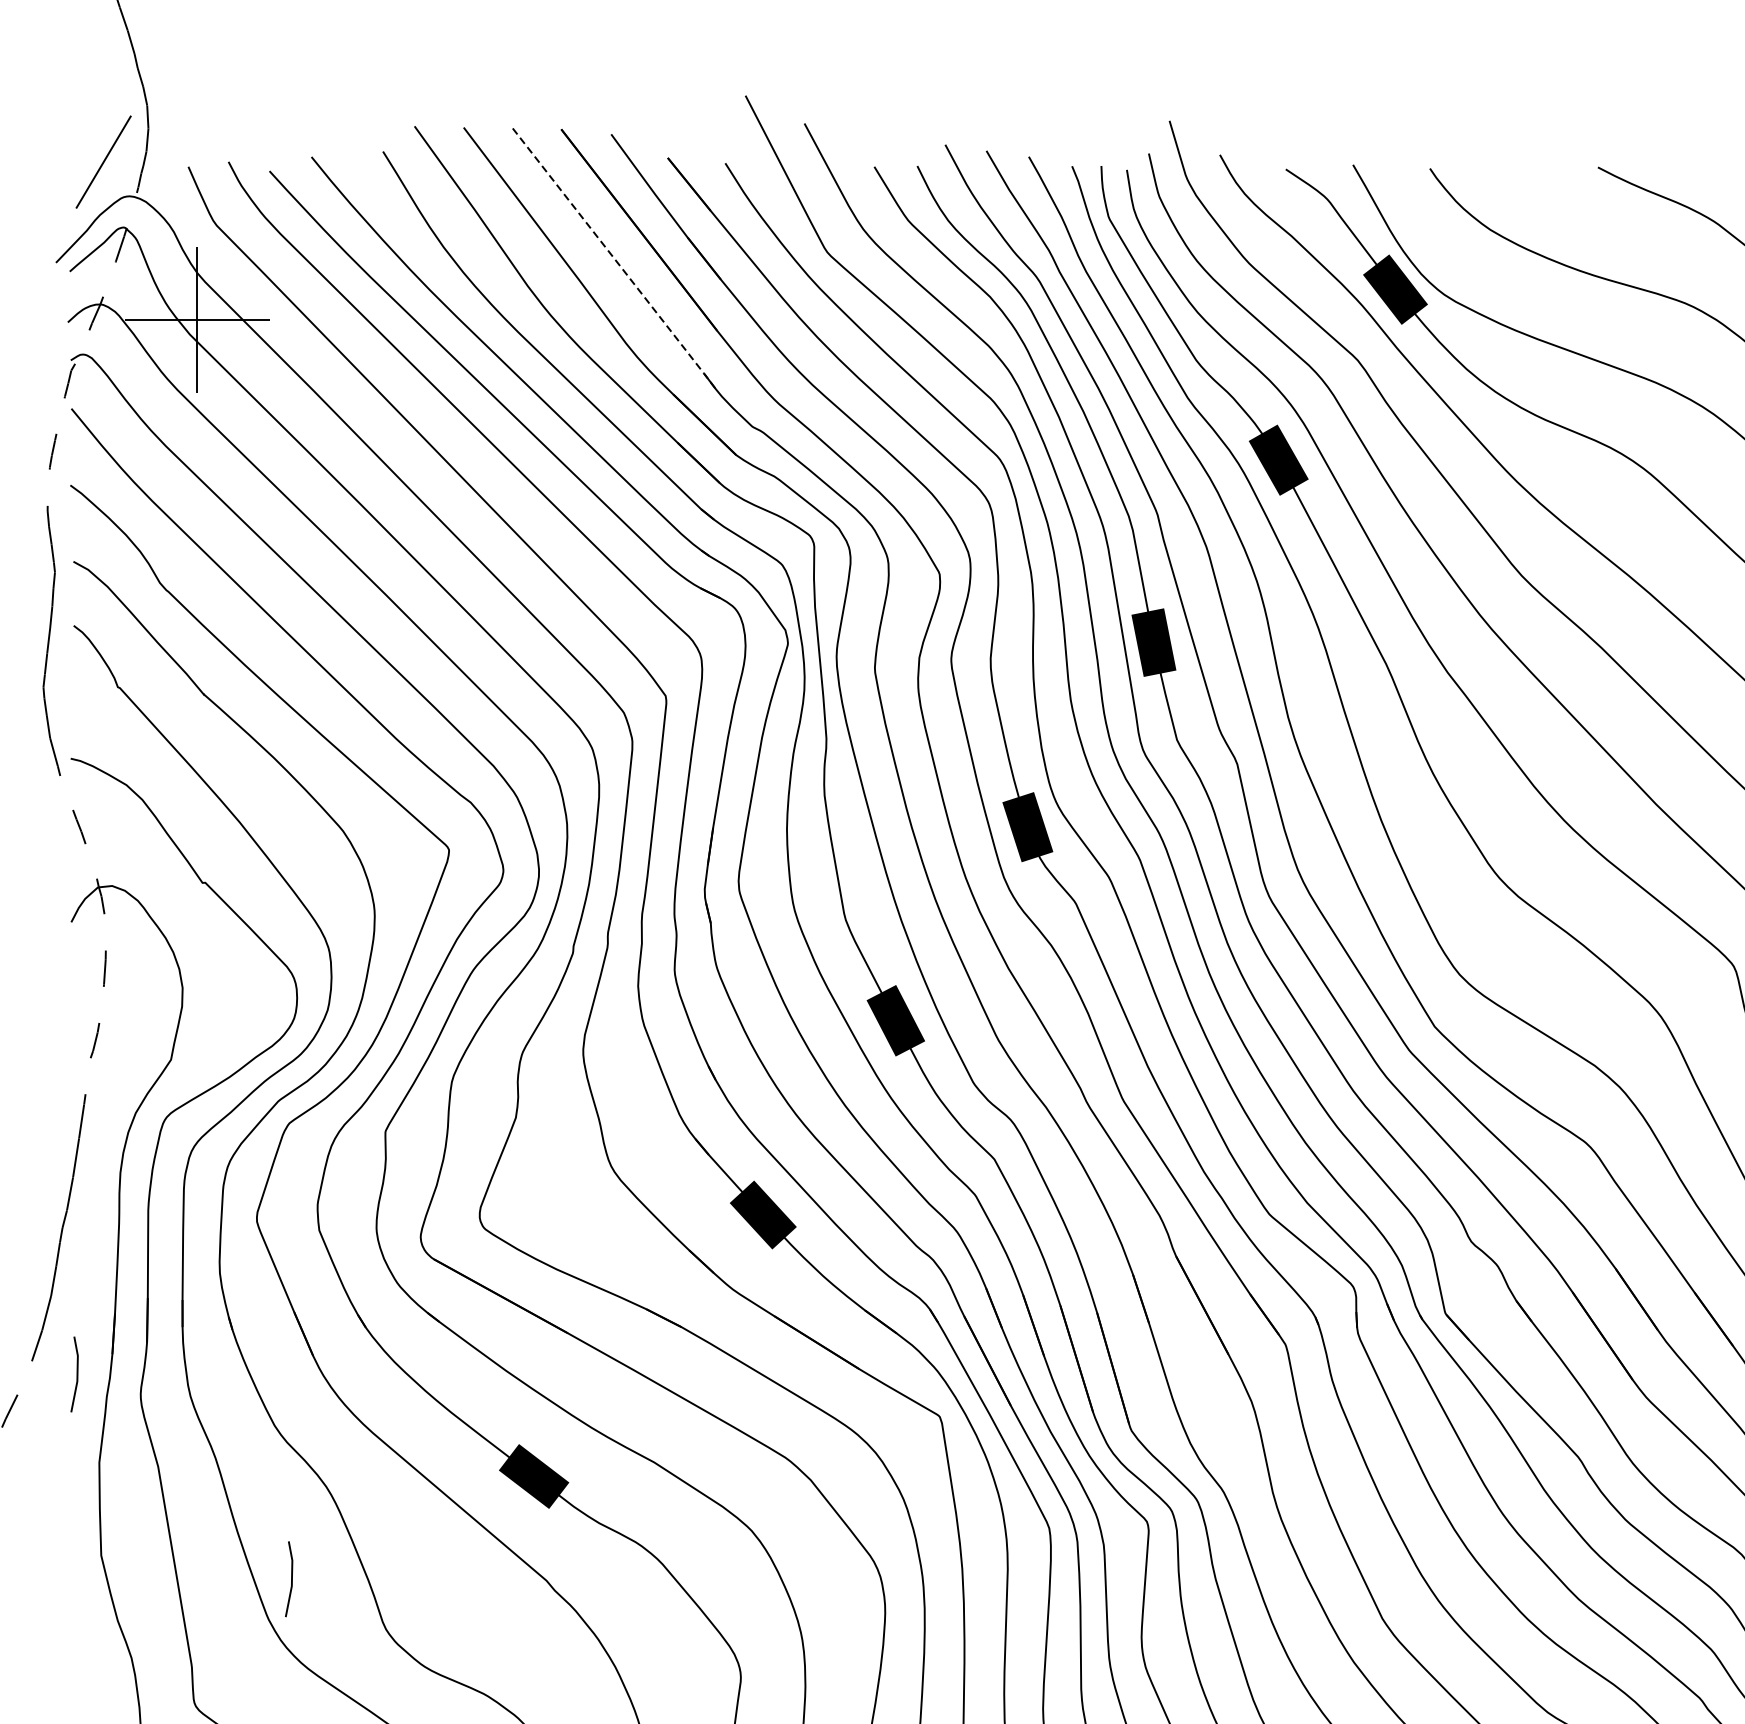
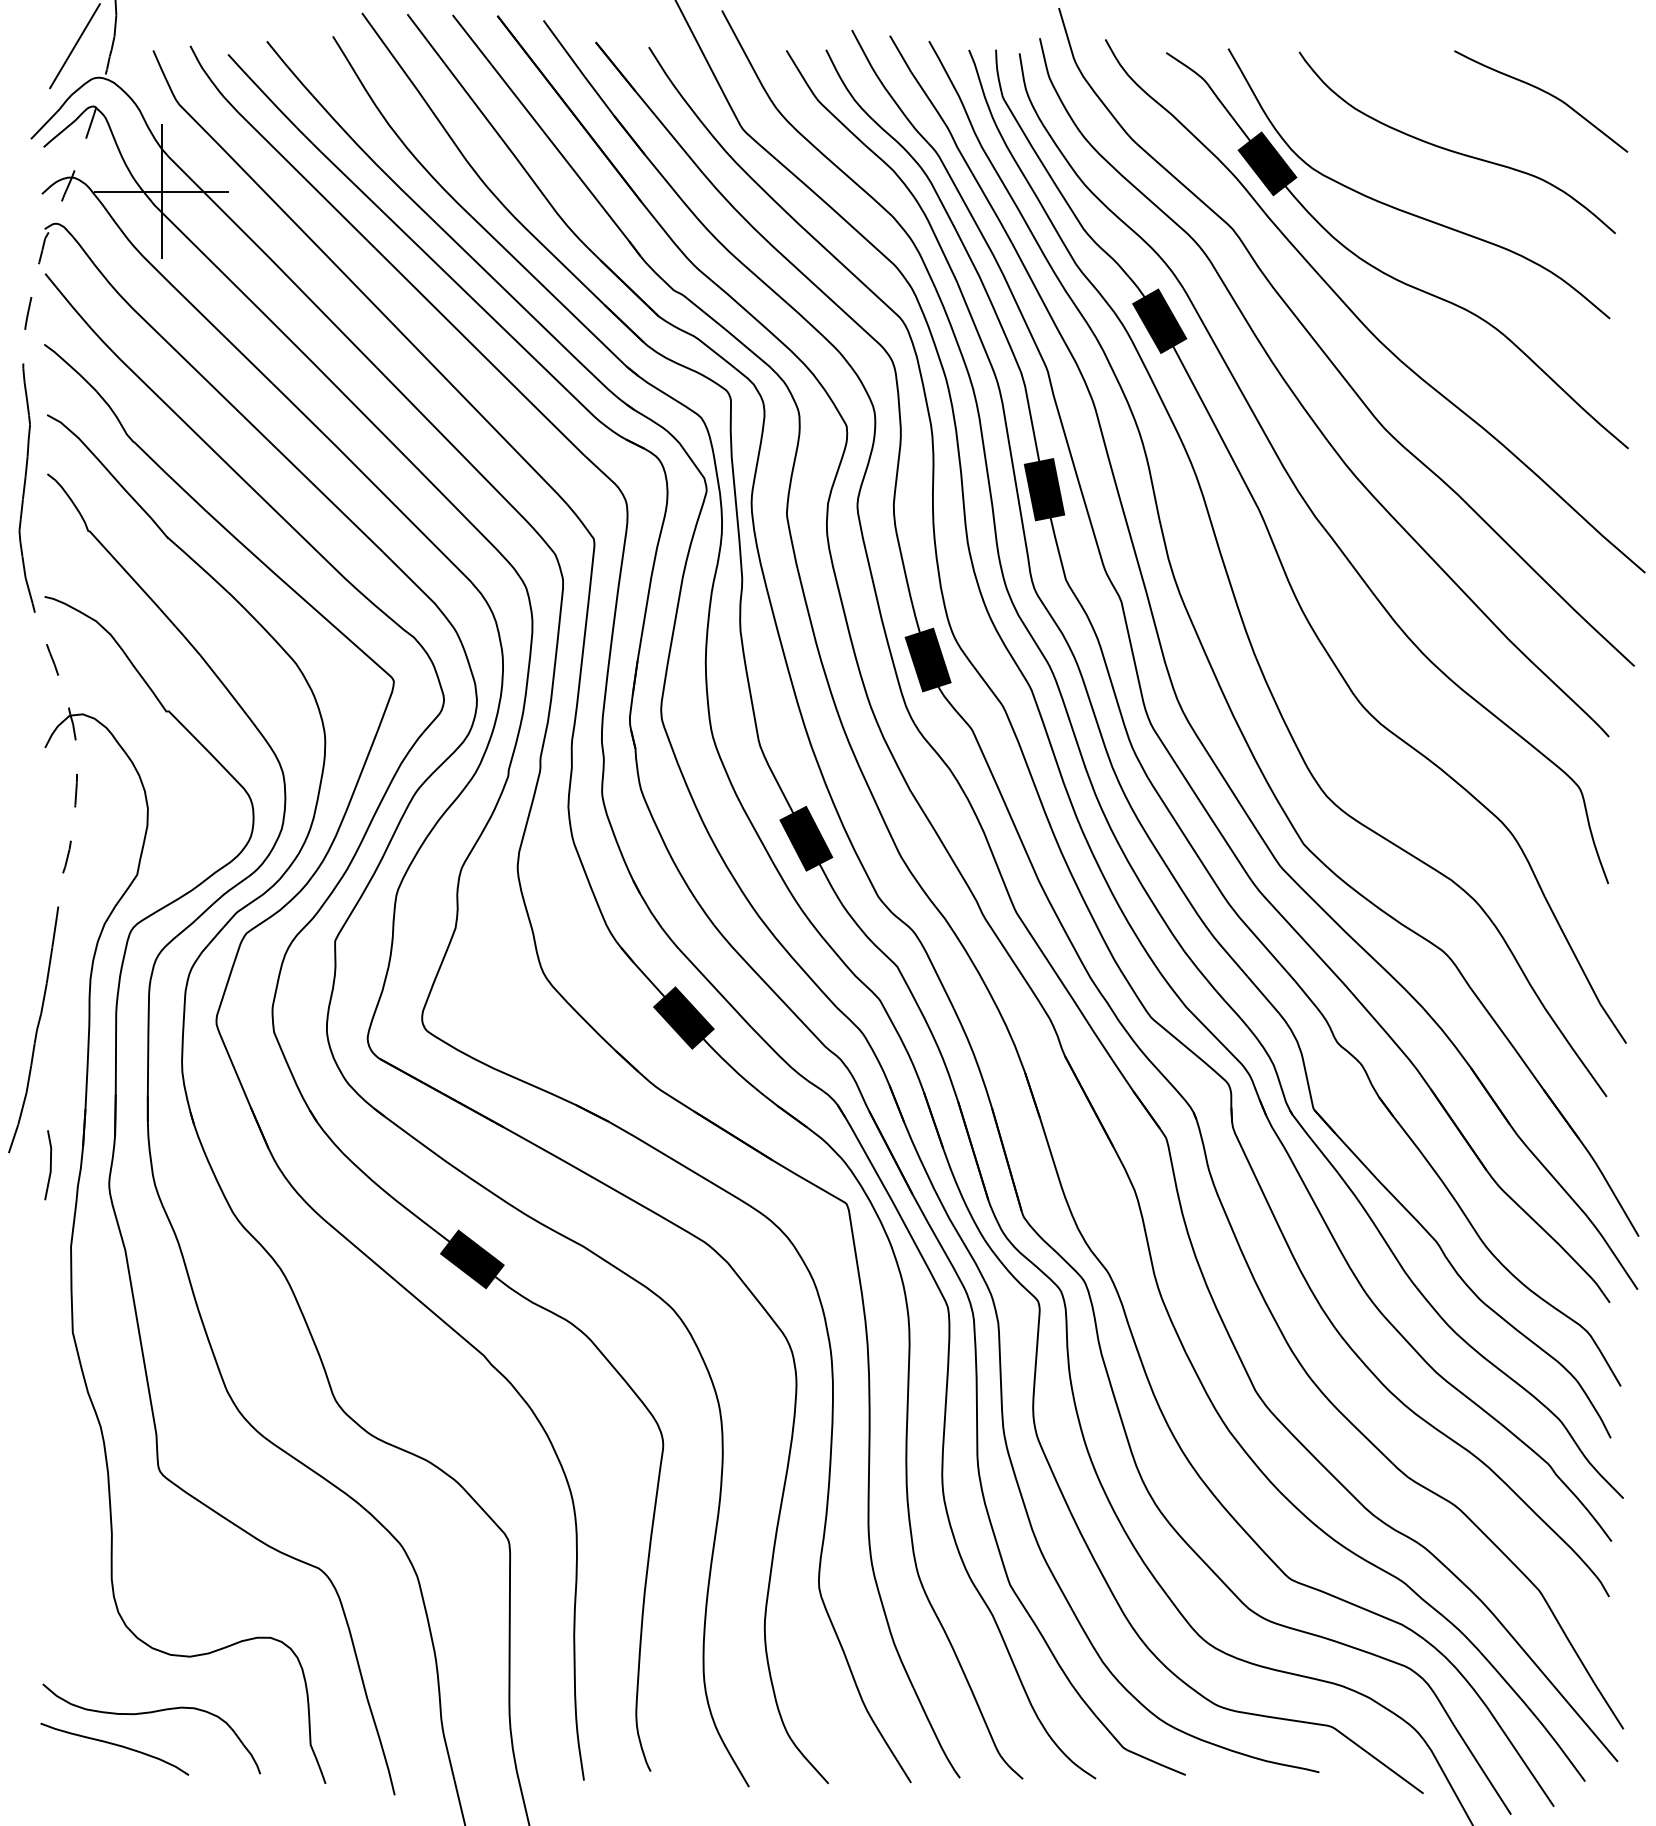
line: (615, 260) -> (547, 136), dashed -> solid
line: (290, 1580) -> (247, 1355), removed

